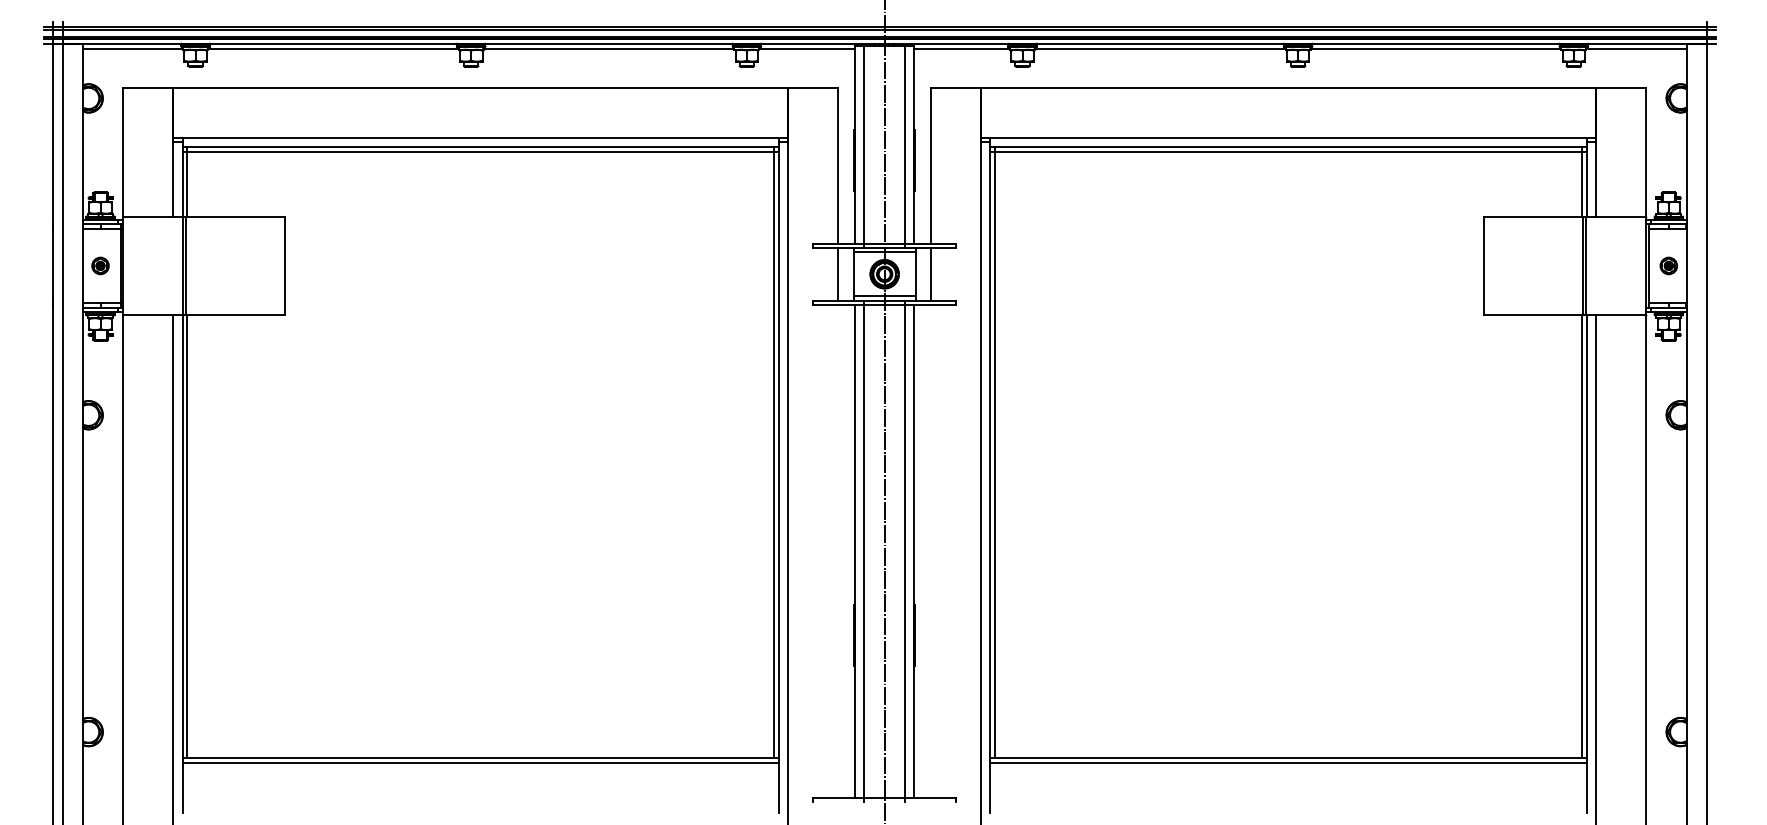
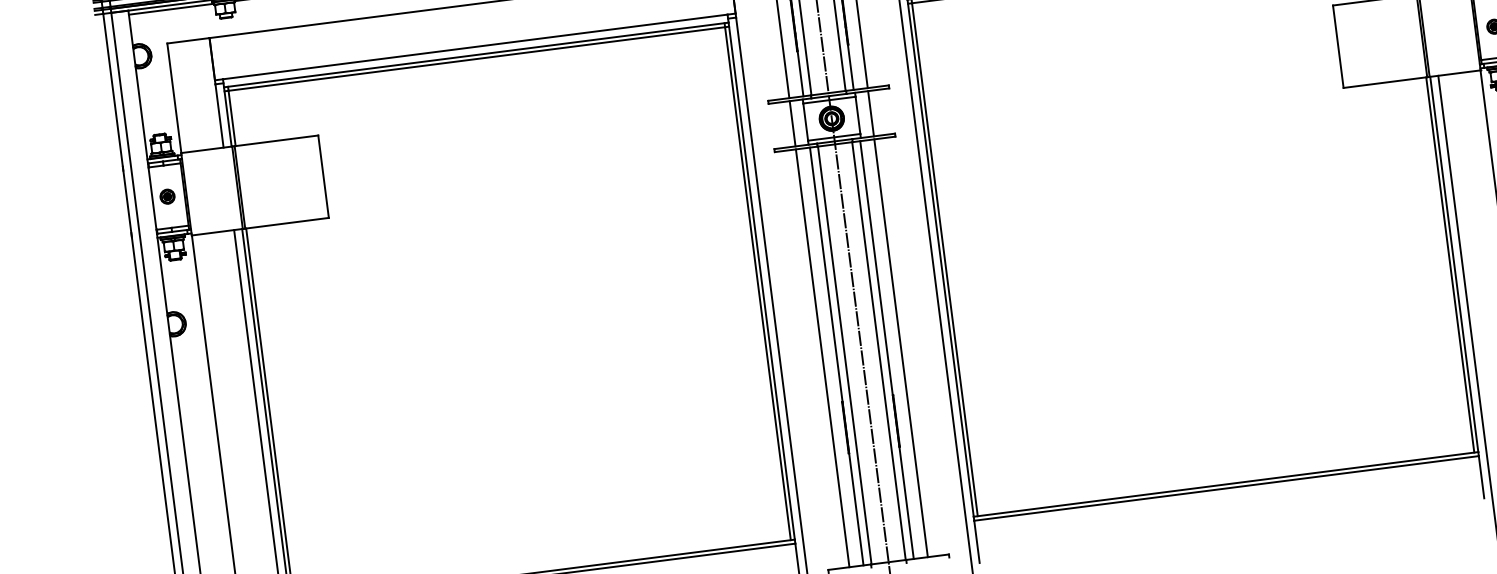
line: (838, 551) -> (822, 358), added
line: (931, 551) -> (901, 348), added

